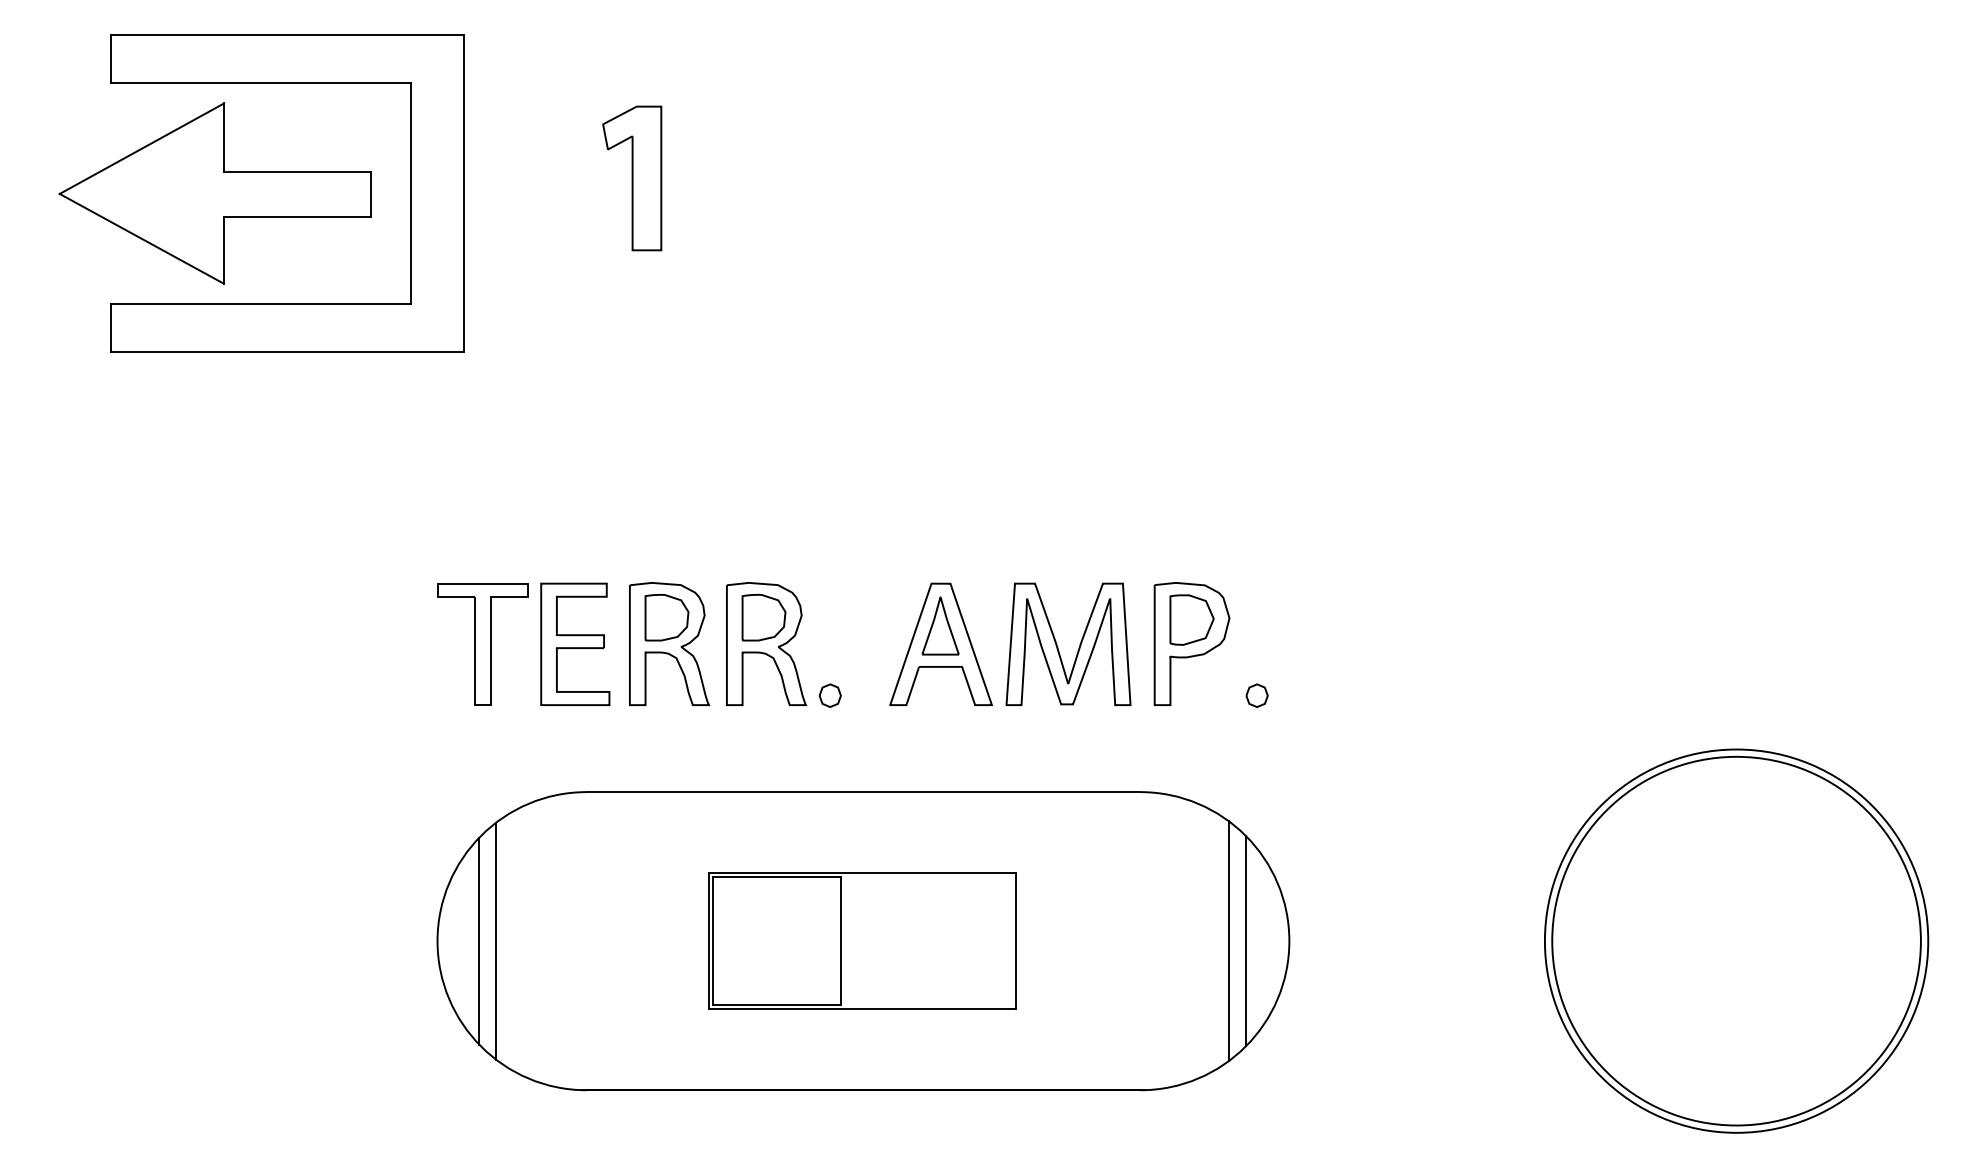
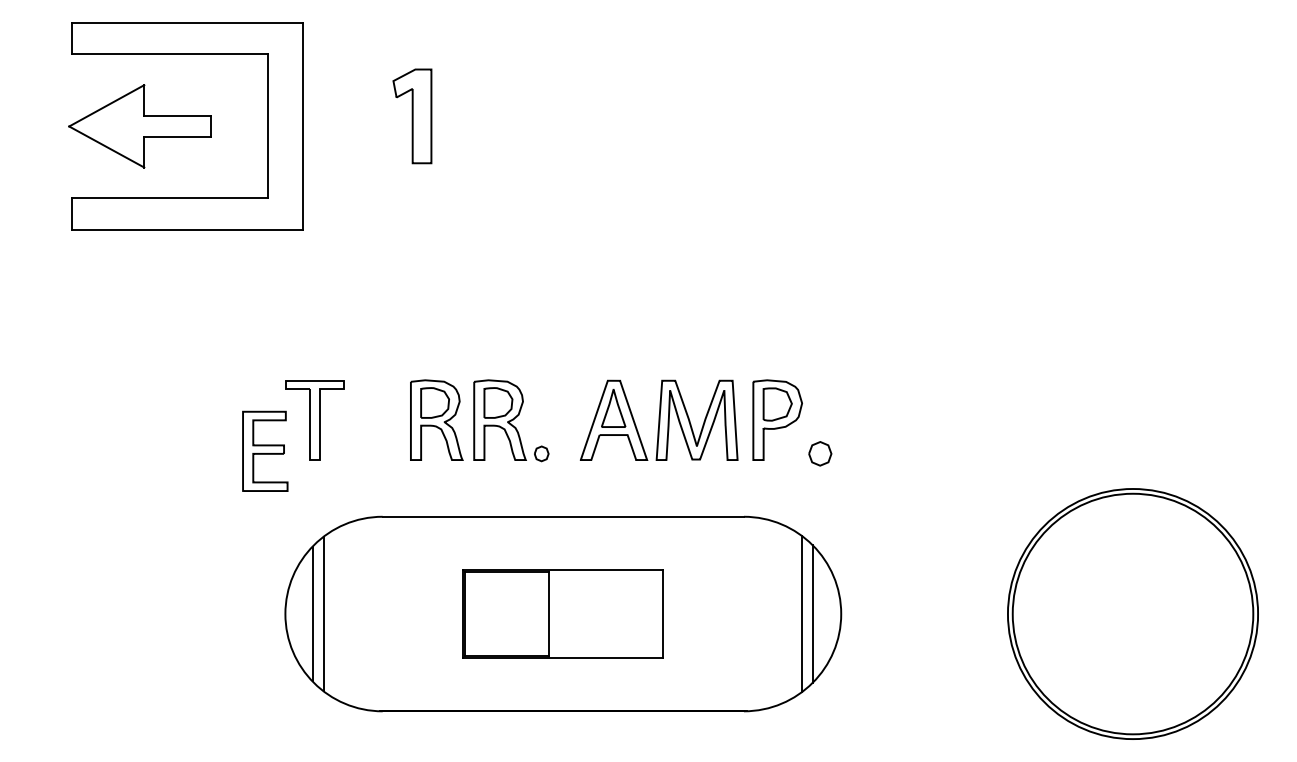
part: (213, 193) -> (139, 126), size x0.7
part: (575, 643) -> (265, 450), moved
part: (1256, 695) -> (819, 453), size x1.6

